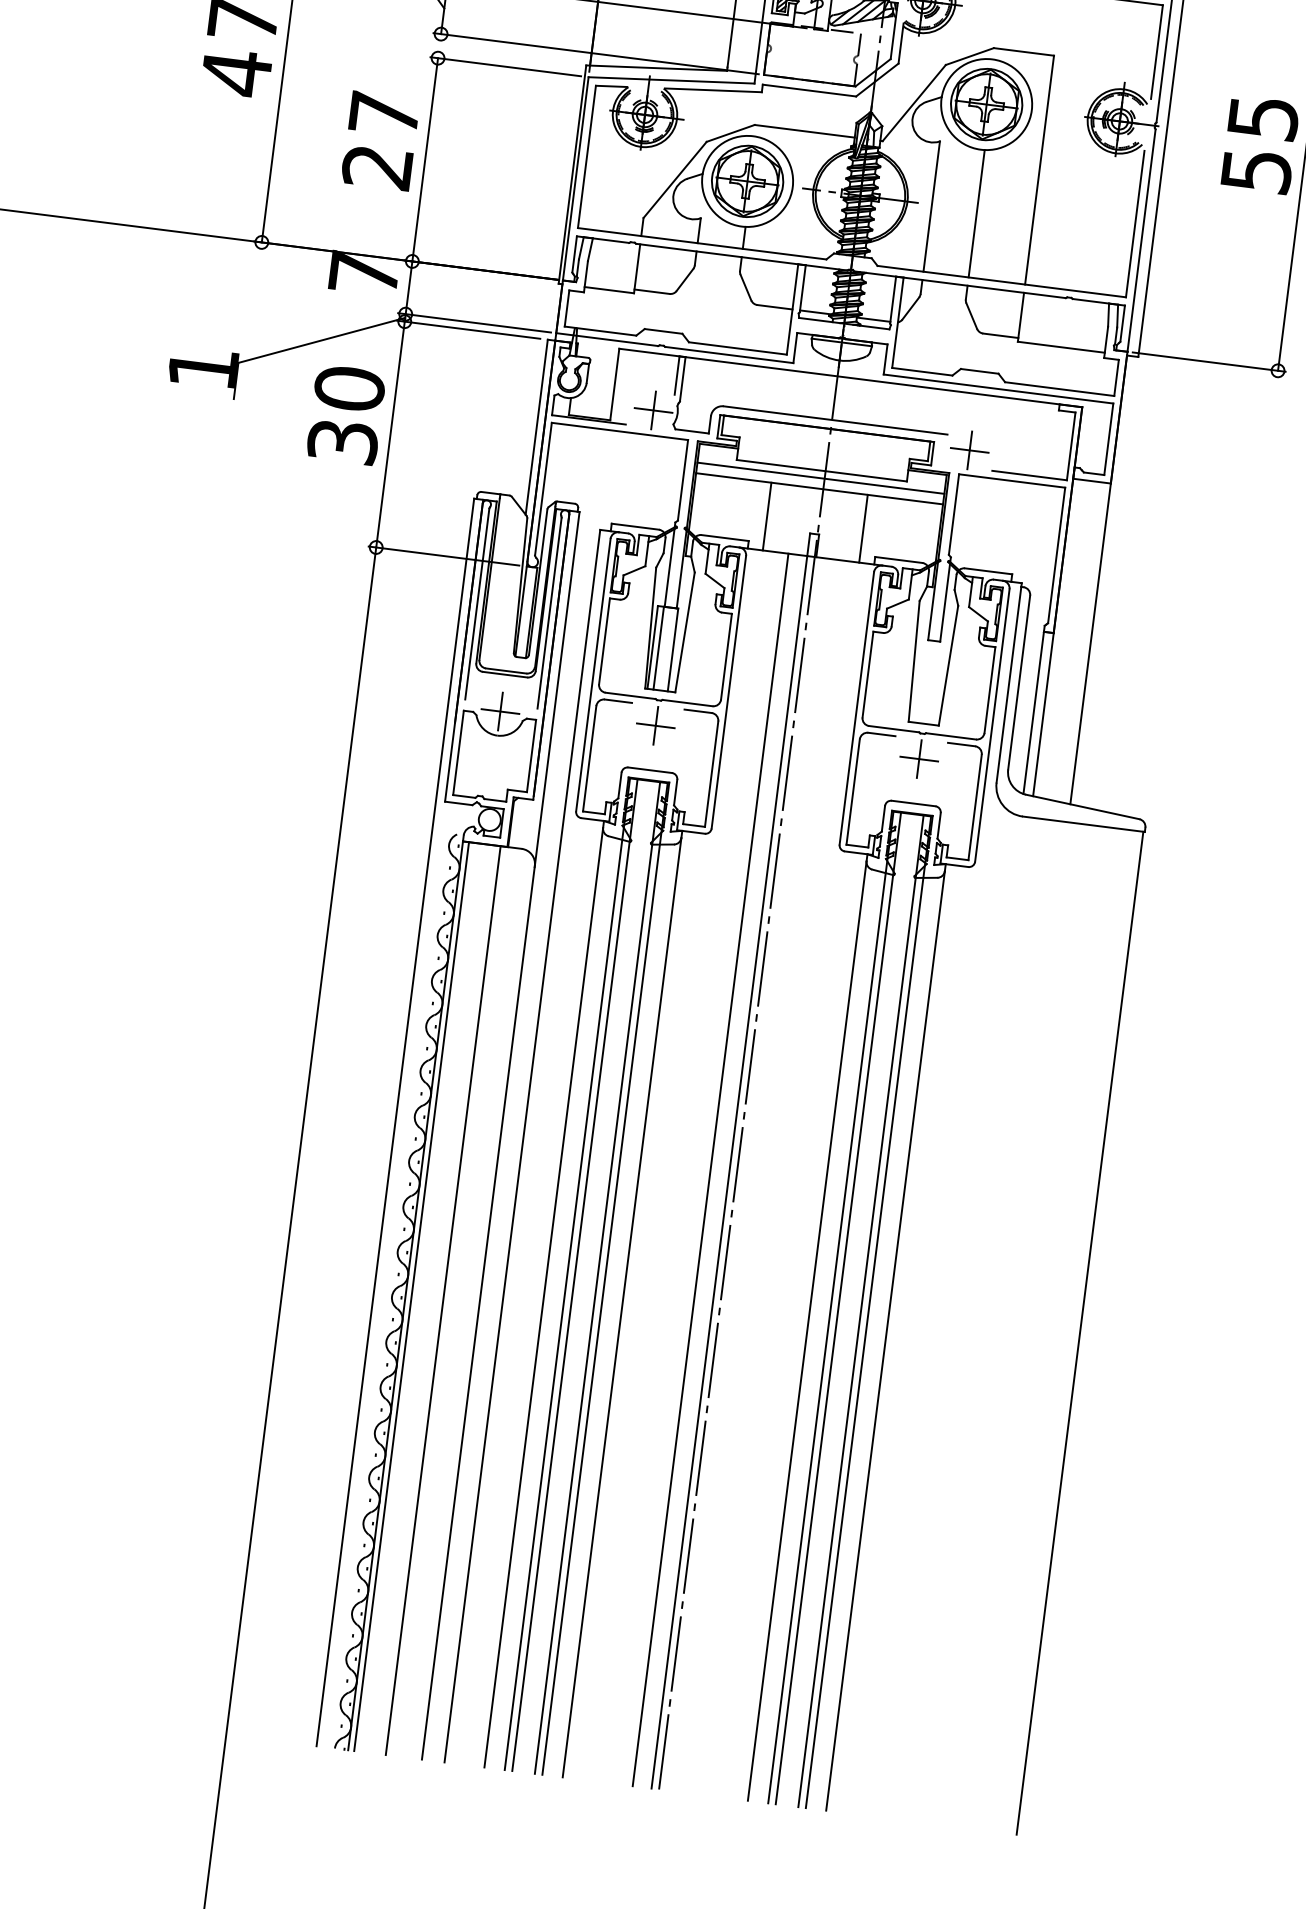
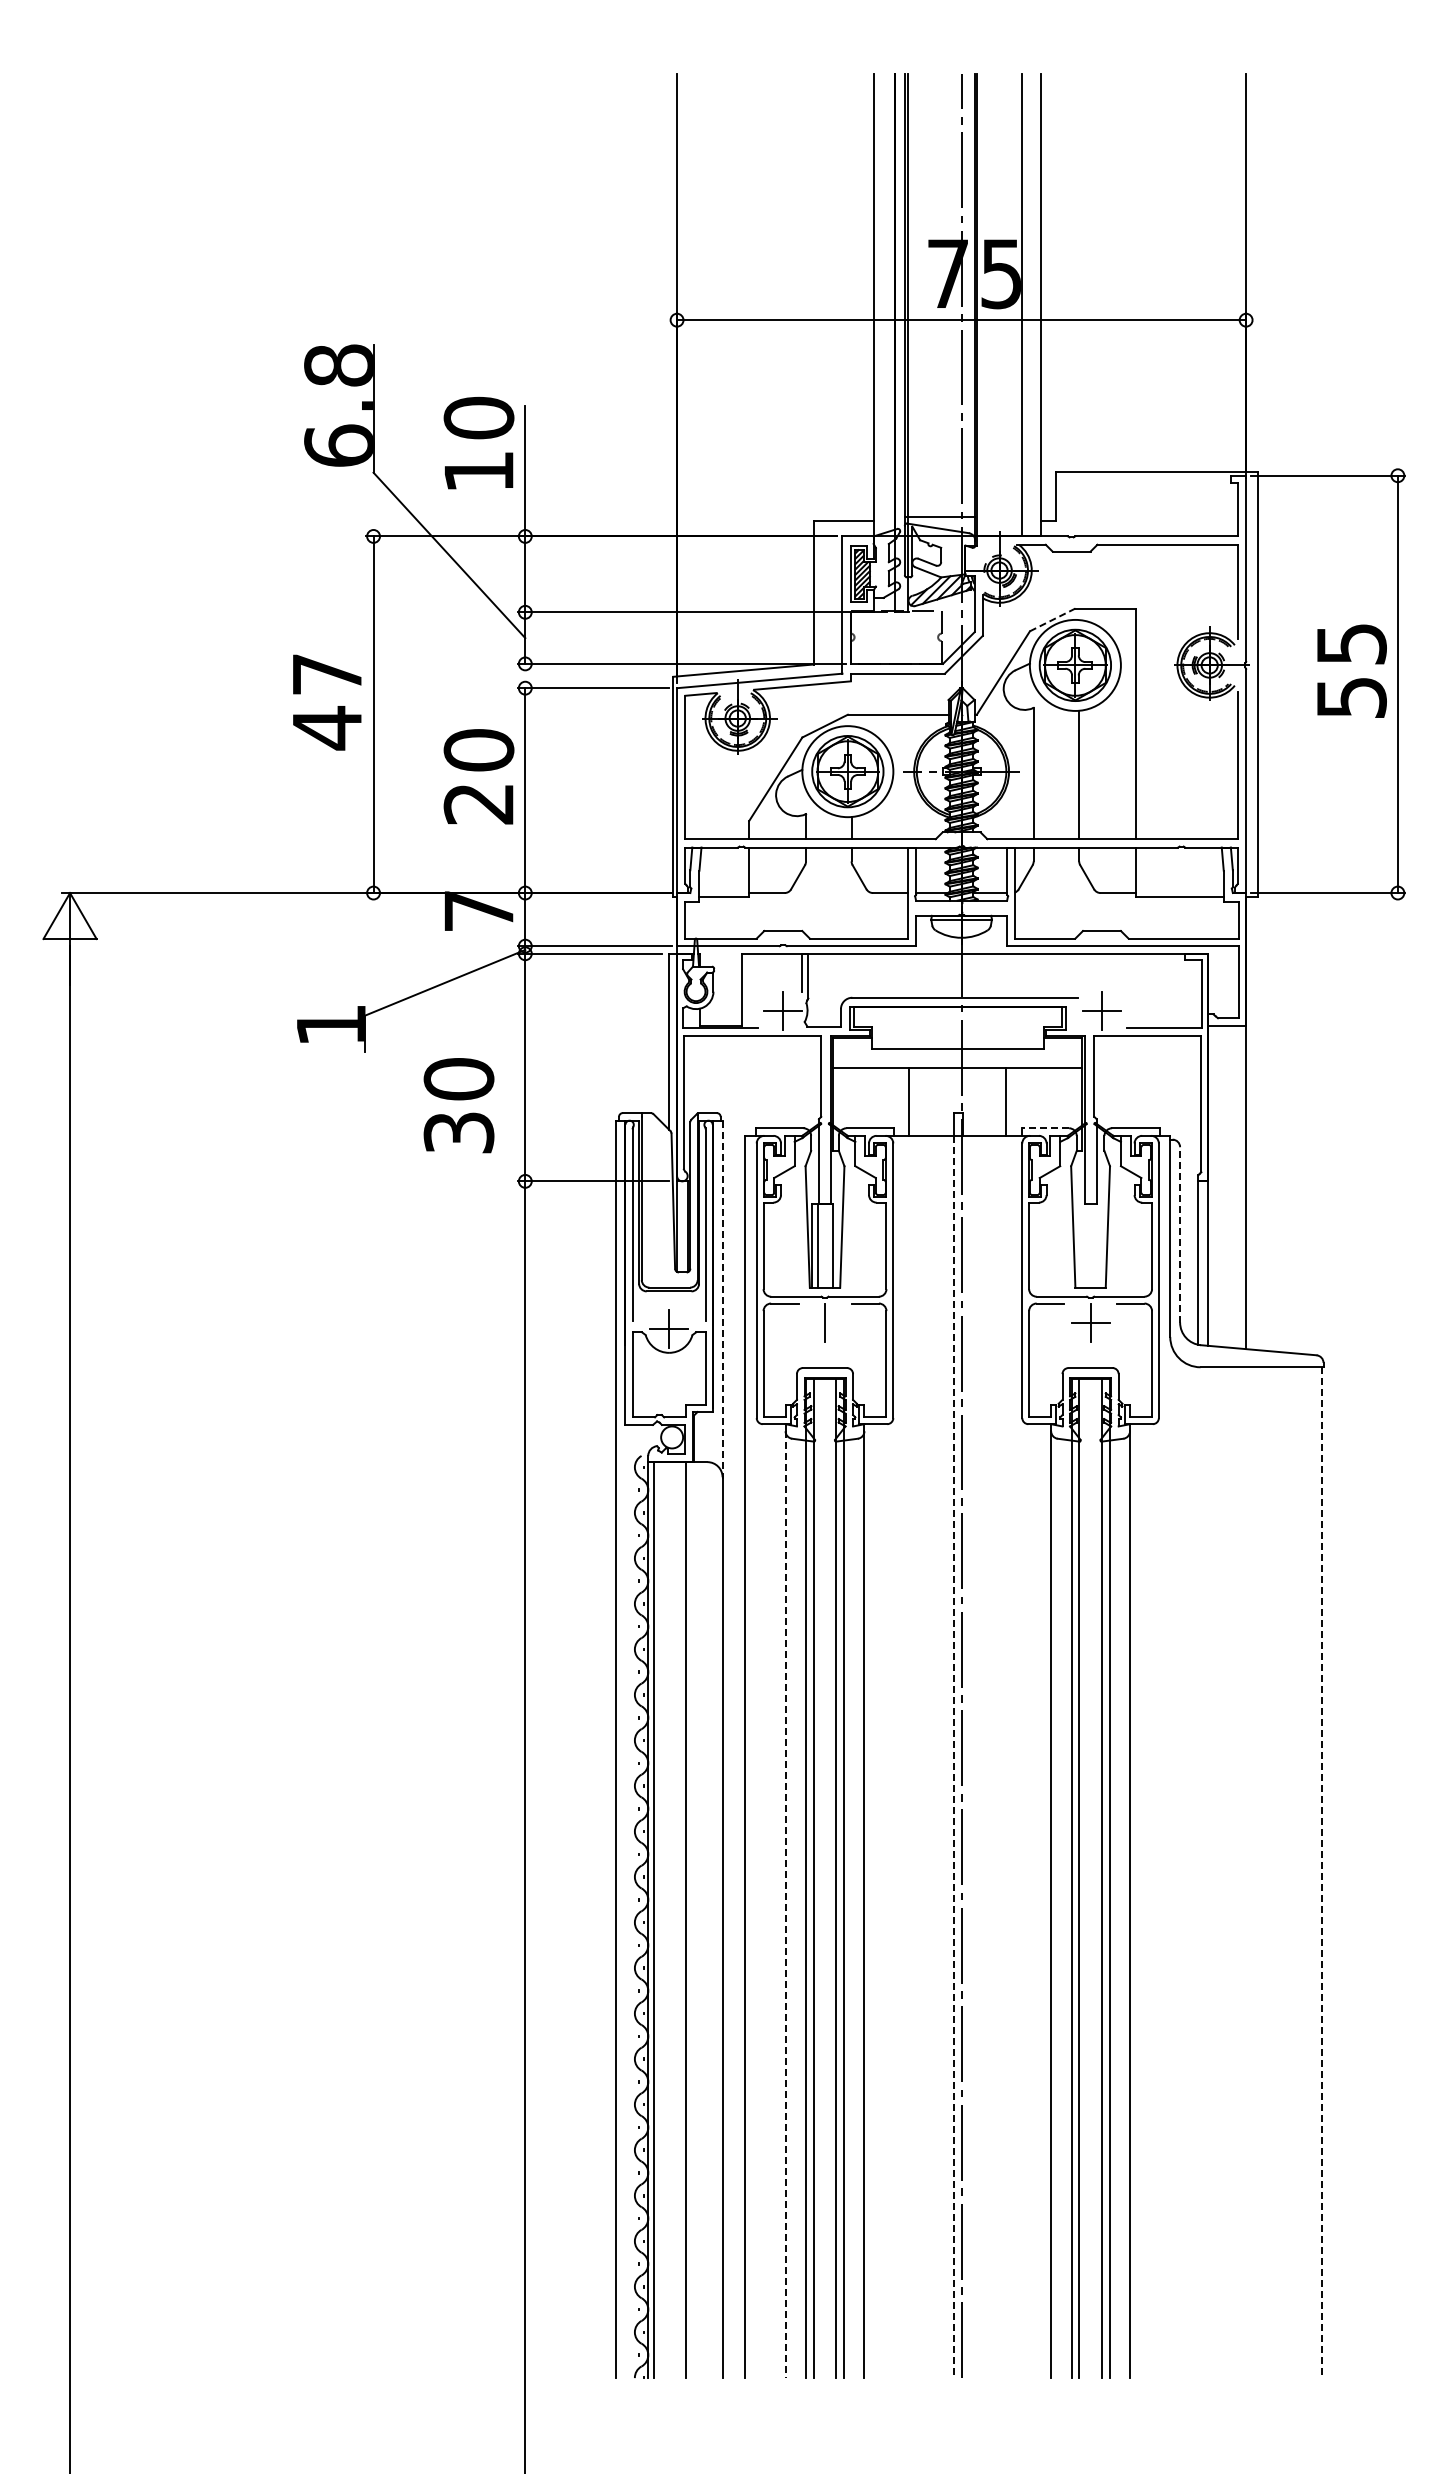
line: (969, 57) -> (1052, 620), solid -> dashed
text: (383, 114) -> (478, 750), 27 -> 20
text: (345, 414) -> (458, 1105), moved
line: (820, 477) -> (957, 1056), removed
line: (898, 560) -> (1045, 1128), solid -> dashed
line: (1019, 682) -> (1180, 1234), solid -> dashed
line: (557, 689) -> (722, 1299), solid -> dashed
line: (655, 726) -> (824, 1323), removed
line: (711, 1169) -> (935, 1756), removed
line: (729, 1172) -> (954, 1757), solid -> dashed
line: (543, 1298) -> (785, 1905), solid -> dashed
line: (1080, 1334) -> (1322, 1873), solid -> dashed

